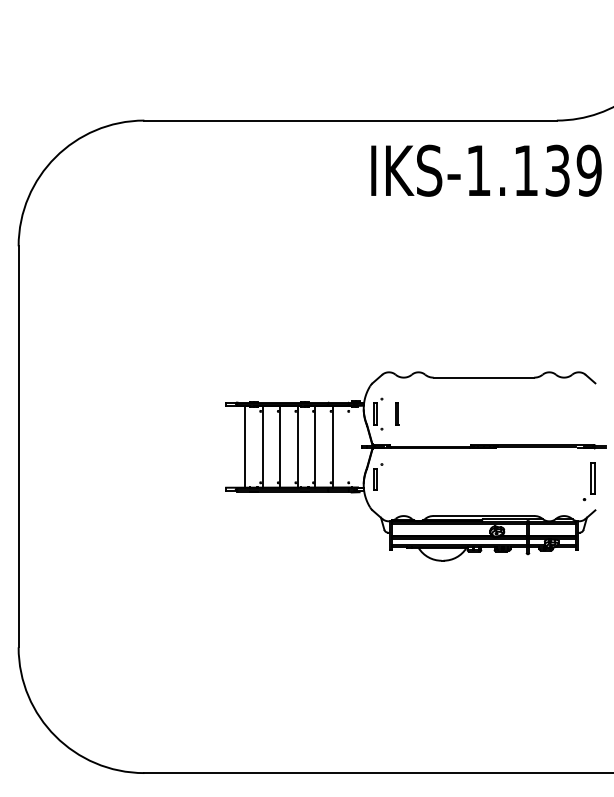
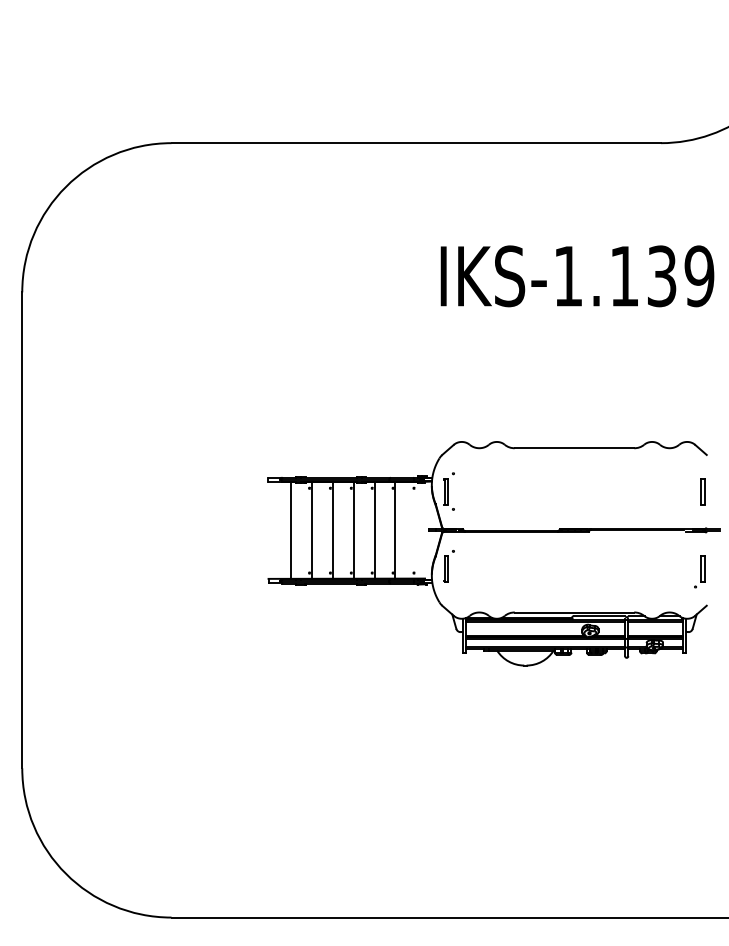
text: (486, 170) -> (577, 275), moved
line: (397, 413) -> (703, 490), moved
part: (589, 481) -> (699, 571), size x0.71

